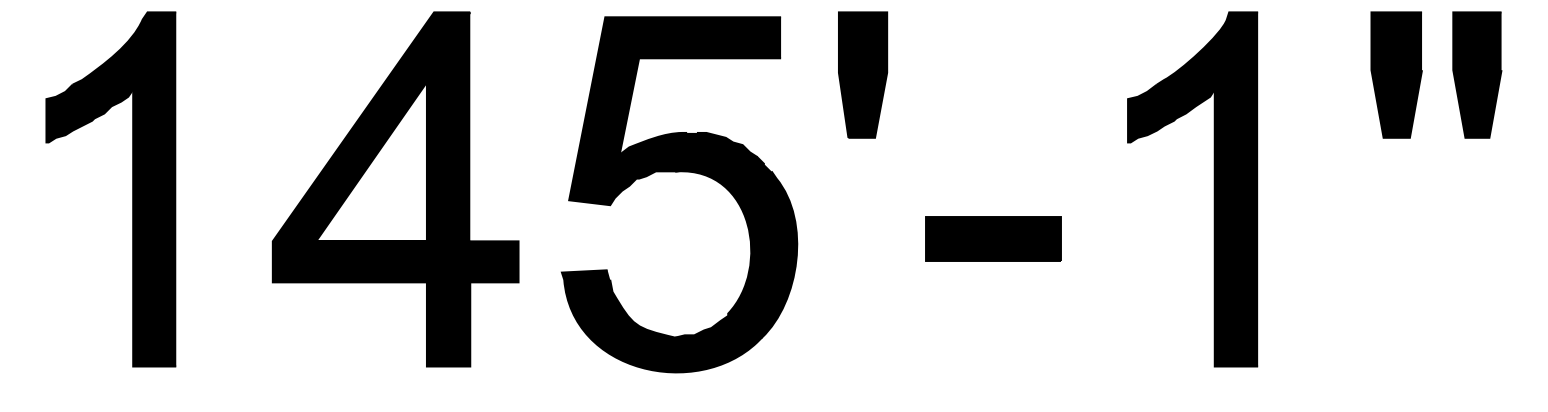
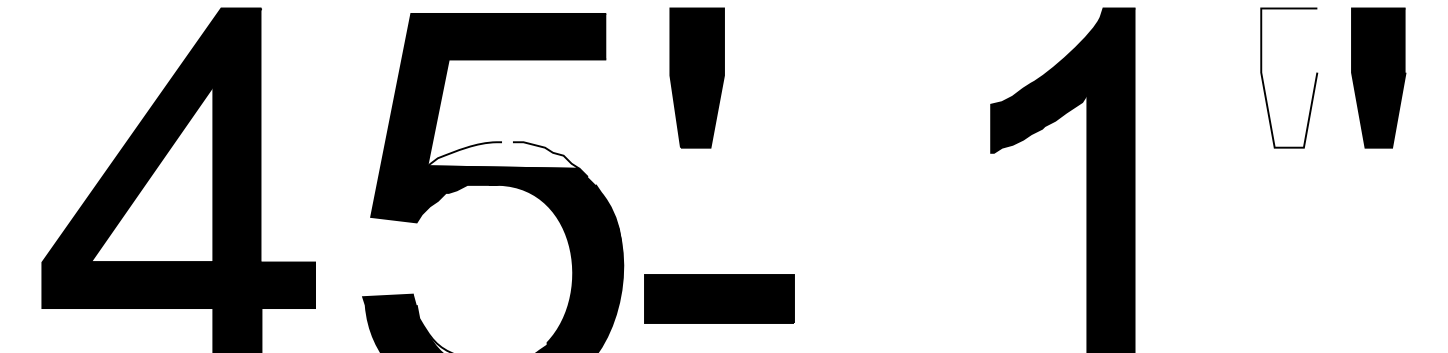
fill: (1396, 74) -> (1289, 77), removed
fill: (688, 144) -> (503, 155), removed
part: (993, 238) -> (719, 298), moved

